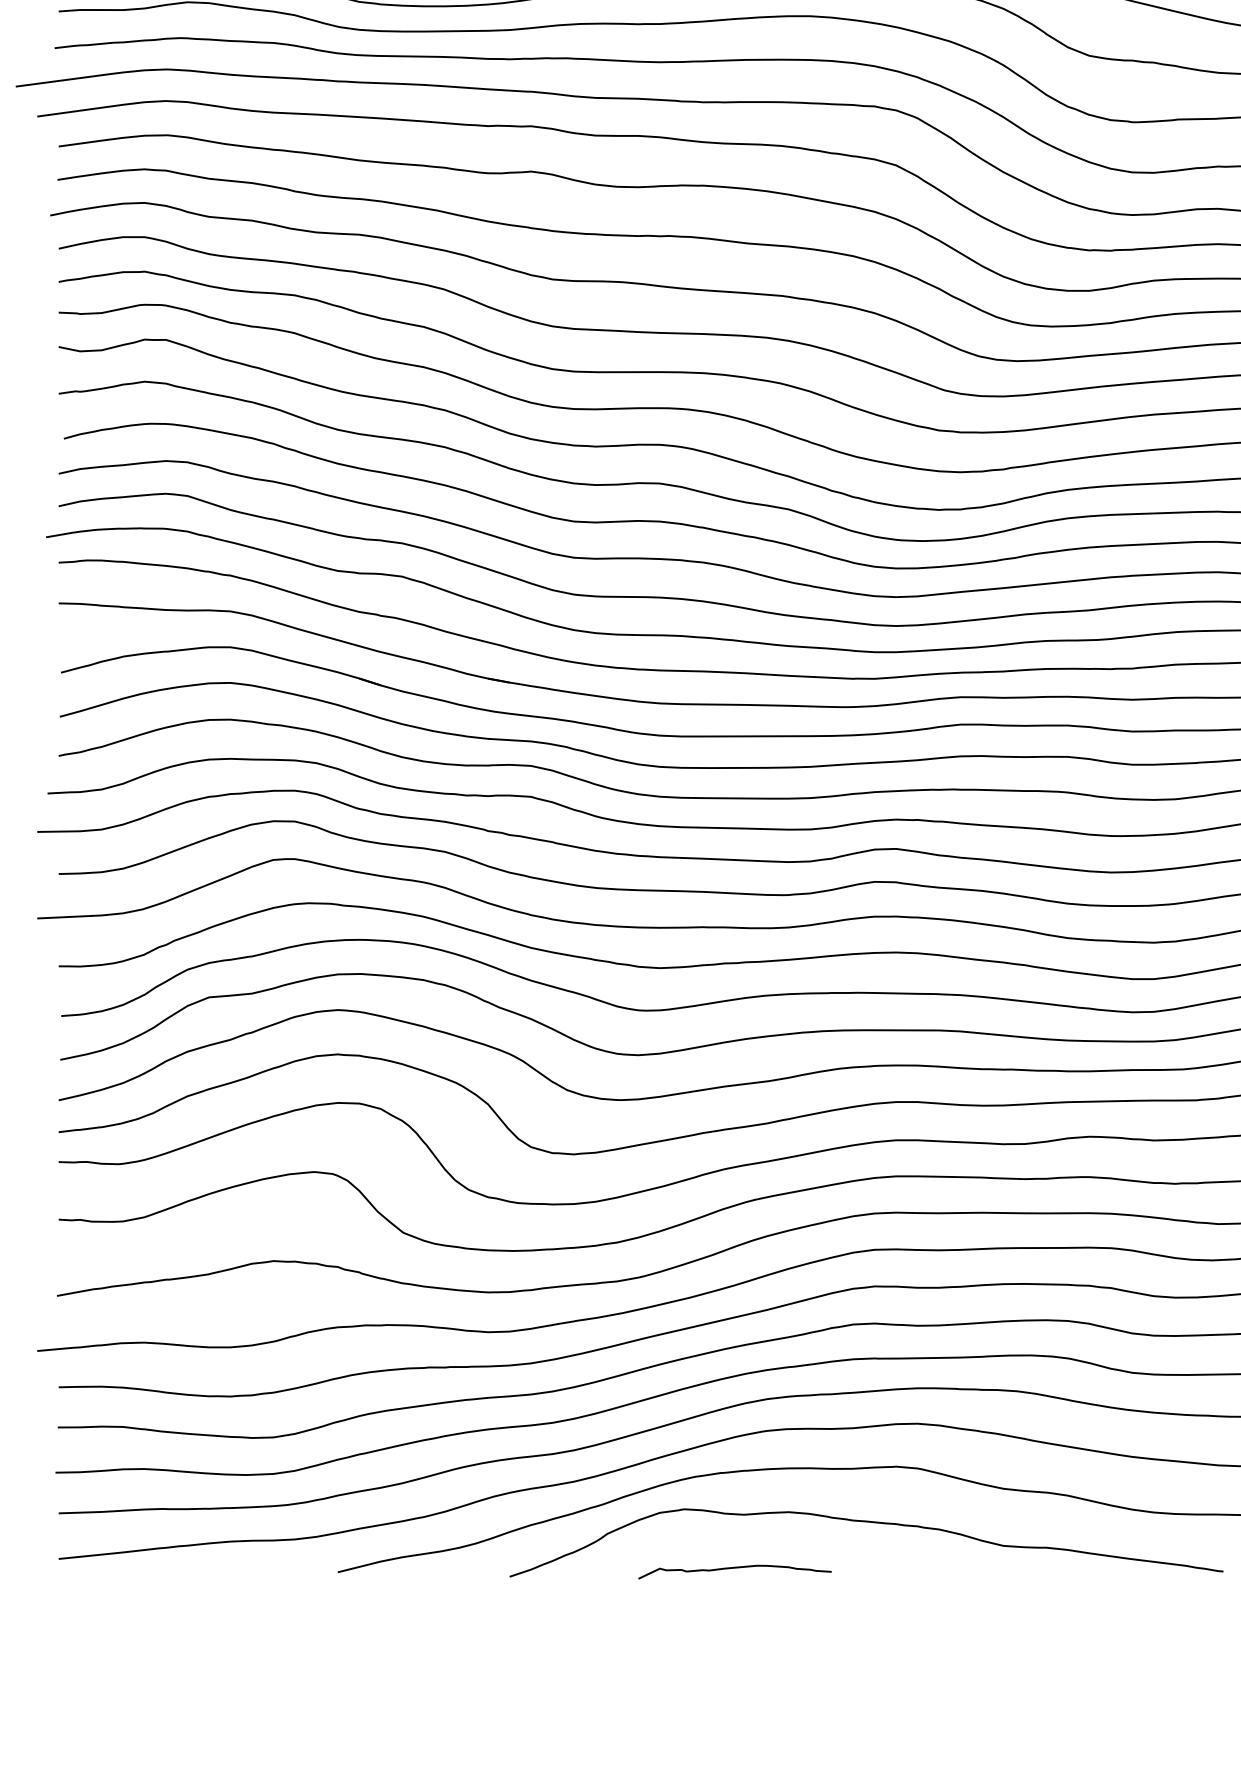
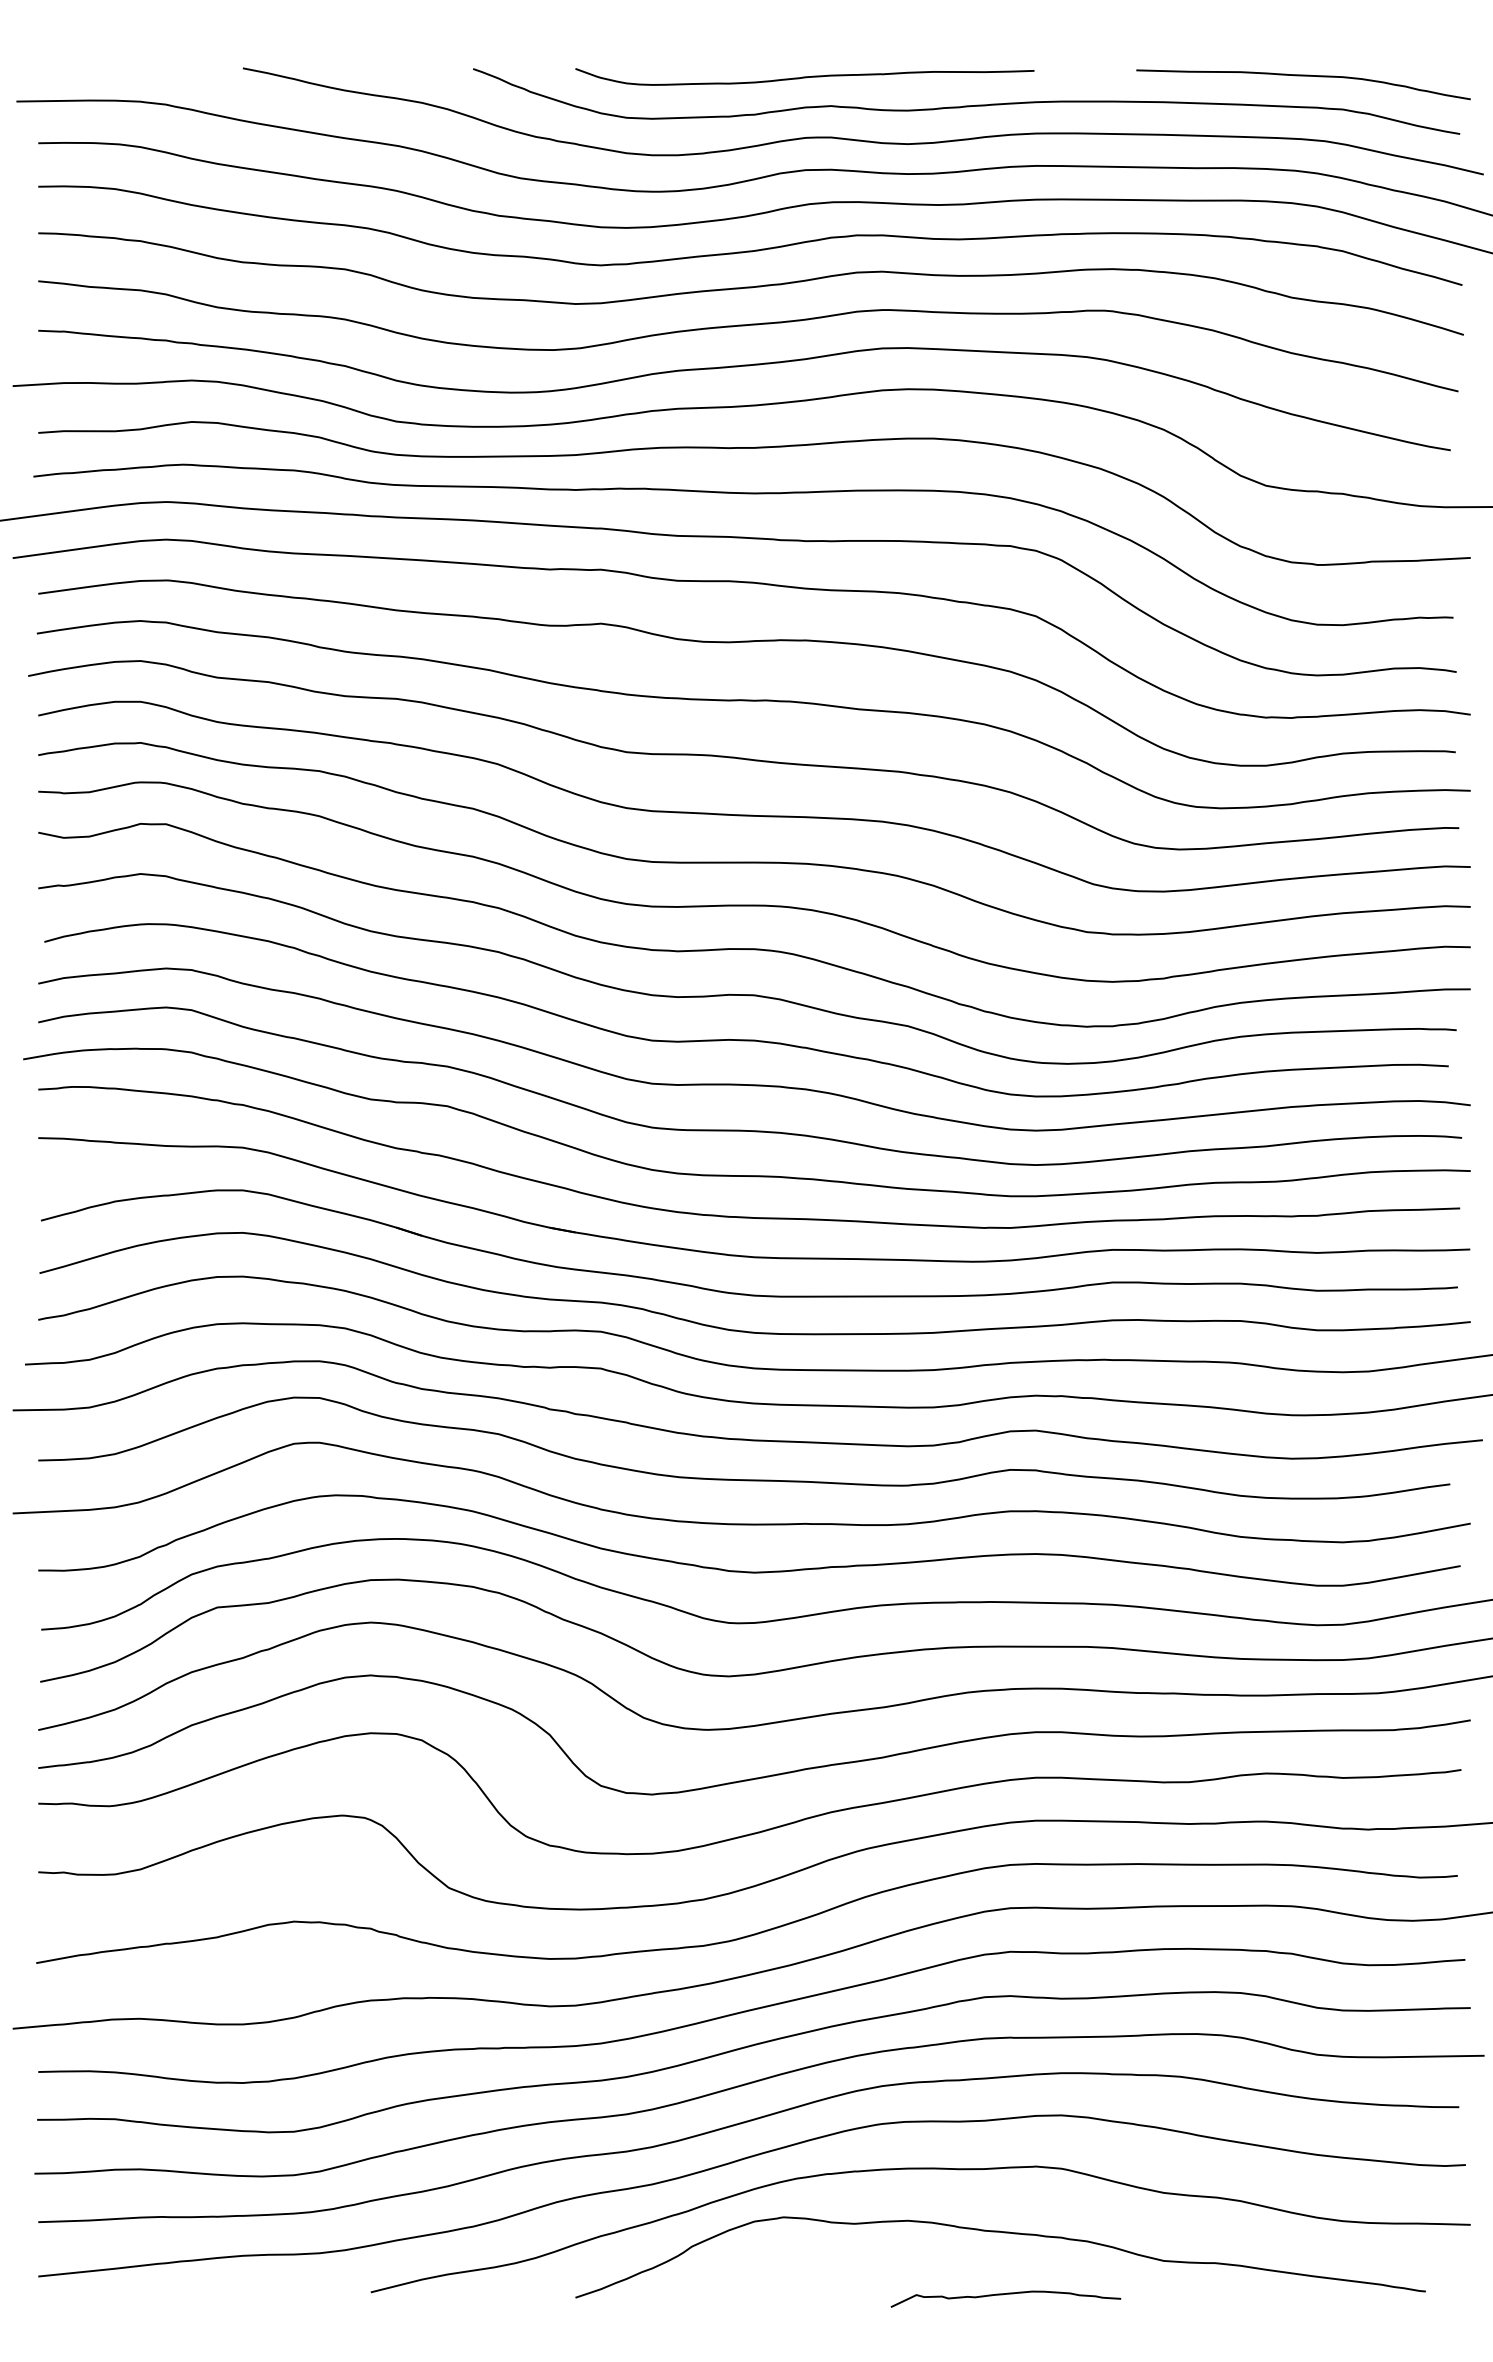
curve: (734, 1568) -> (1005, 2294), moved

